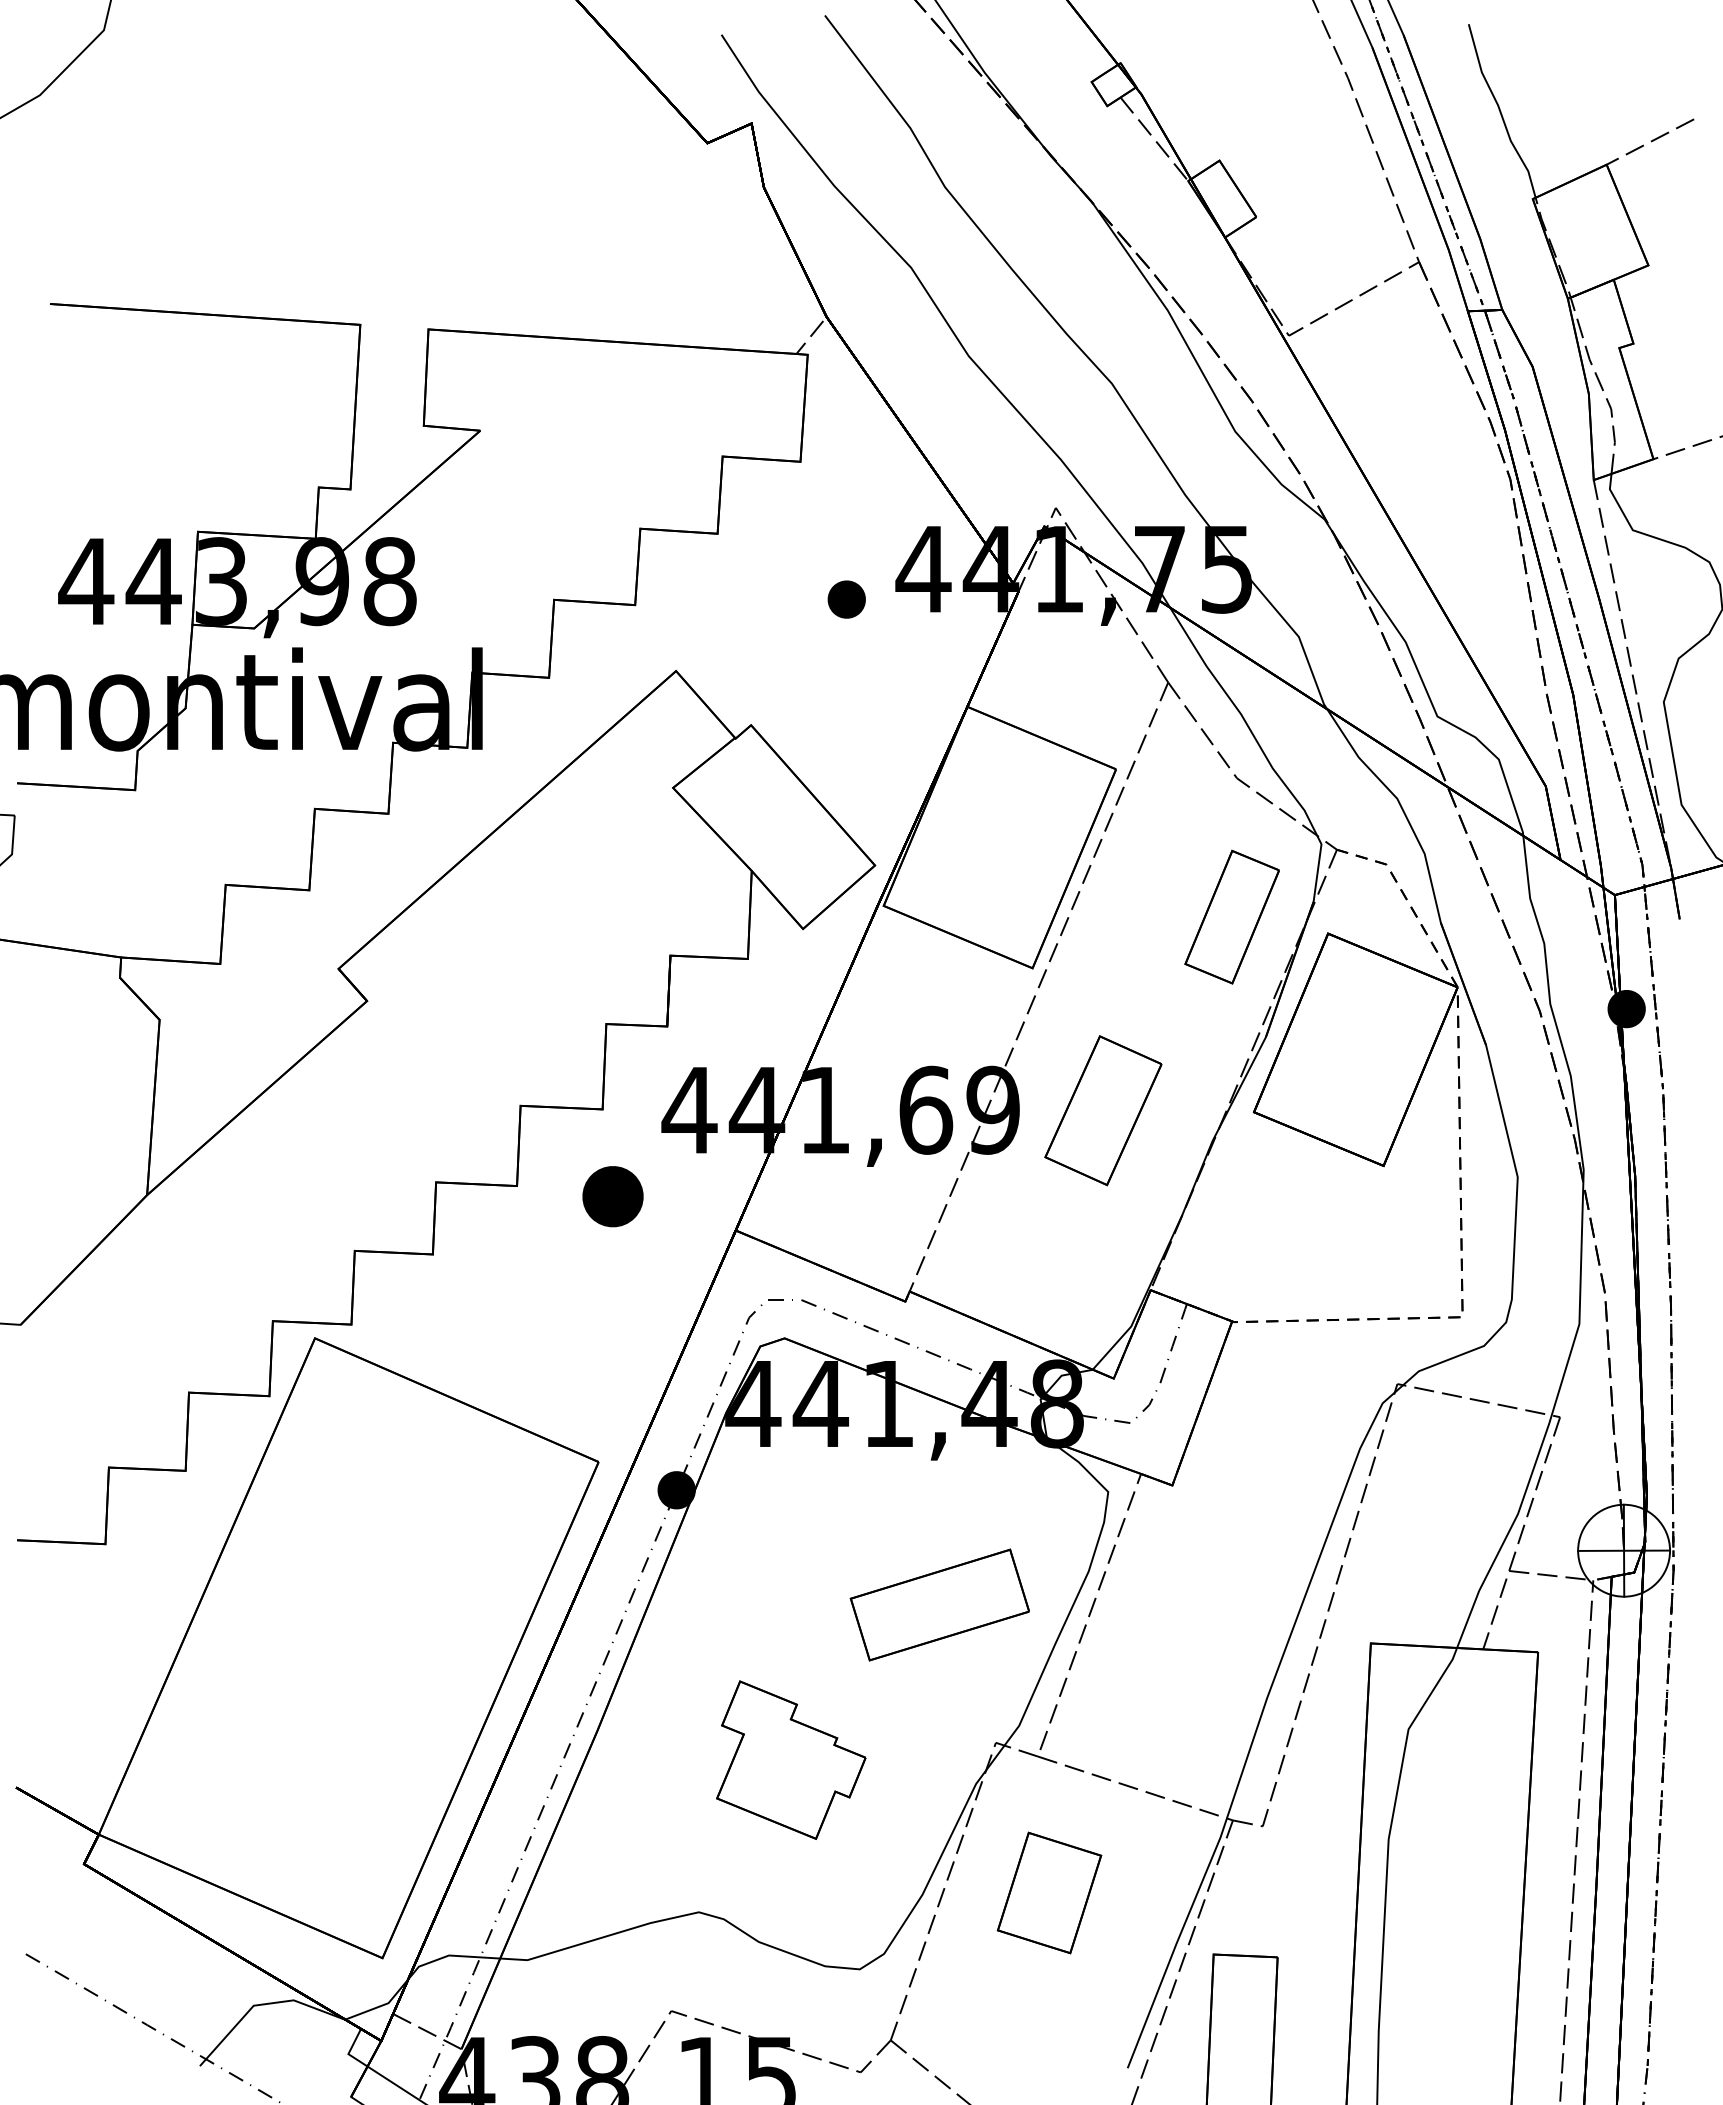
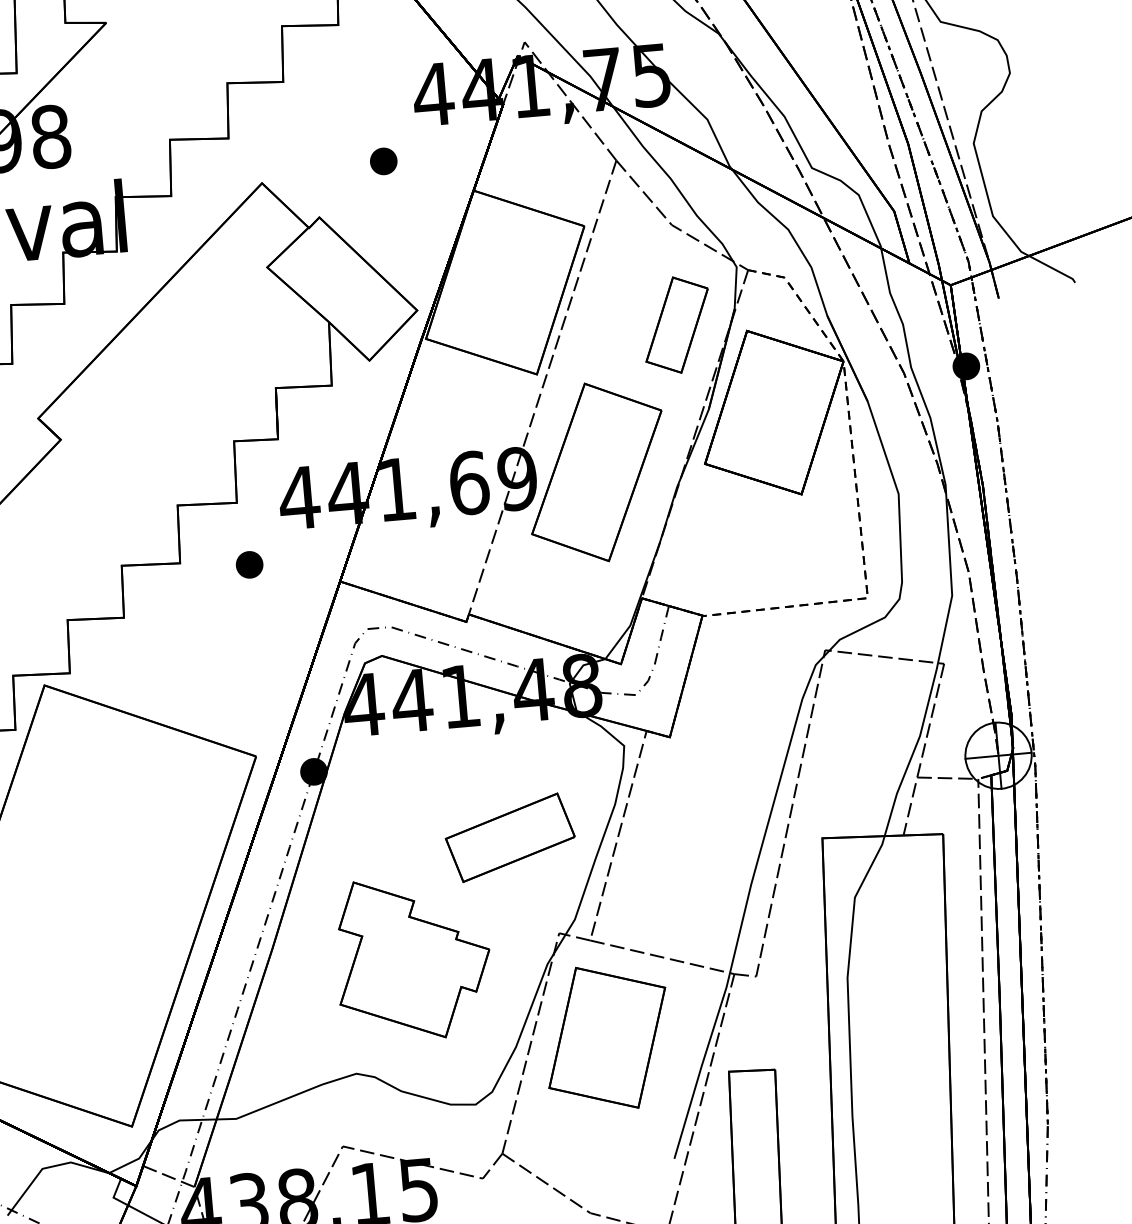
part: (846, 599) -> (383, 161), moved
part: (1103, 1110) -> (596, 472), size x1.67
part: (612, 1196) -> (249, 564), size x0.62
part: (791, 1759) -> (413, 958), size x1.43
part: (1049, 1892) -> (607, 1037), size x1.67

